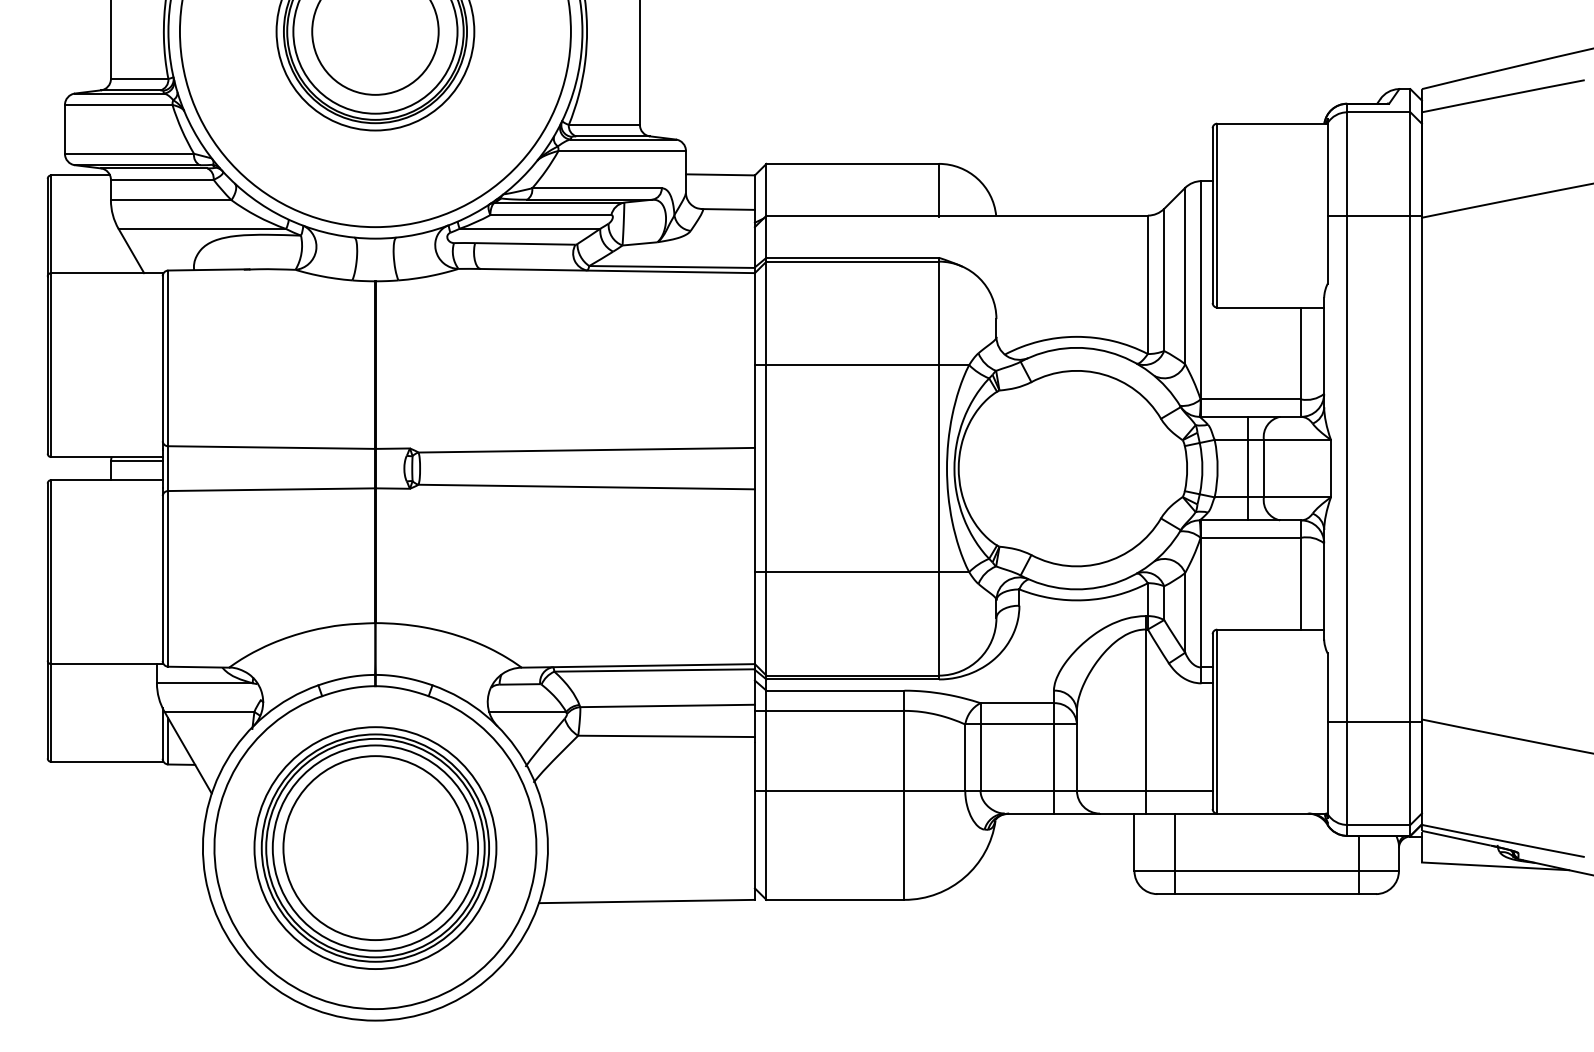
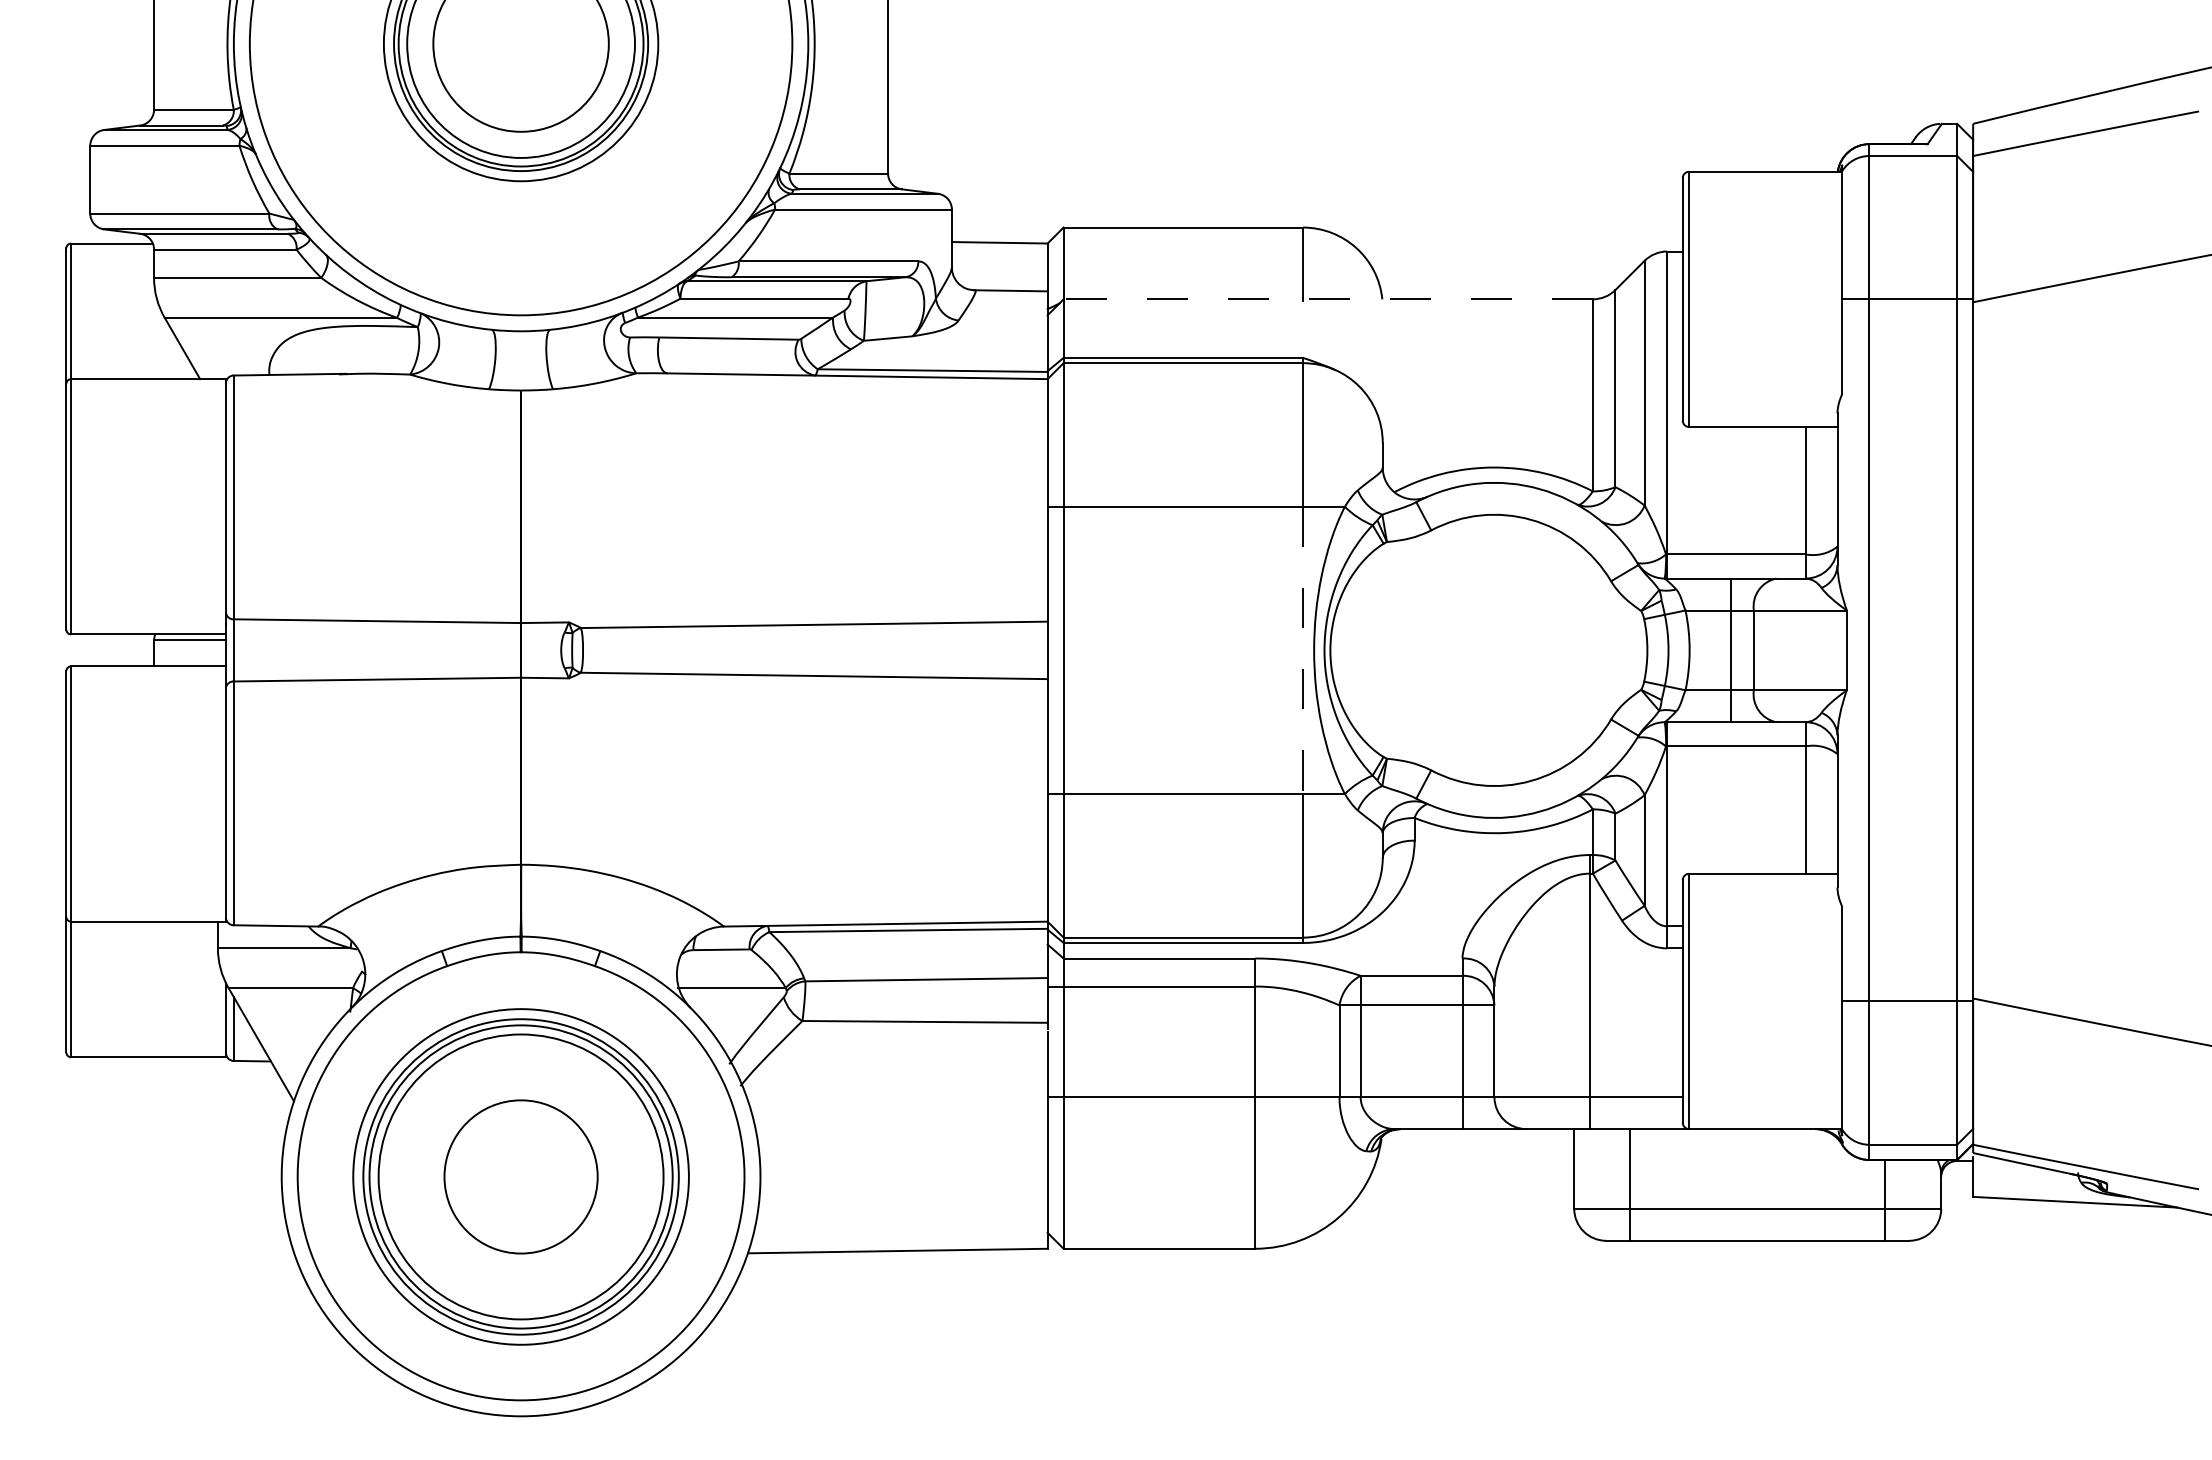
line: (957, 215) -> (1328, 299), solid -> dashed
line: (938, 468) -> (1302, 650), solid -> dashed
circle: (375, 847) -> (520, 1176), size x0.6

